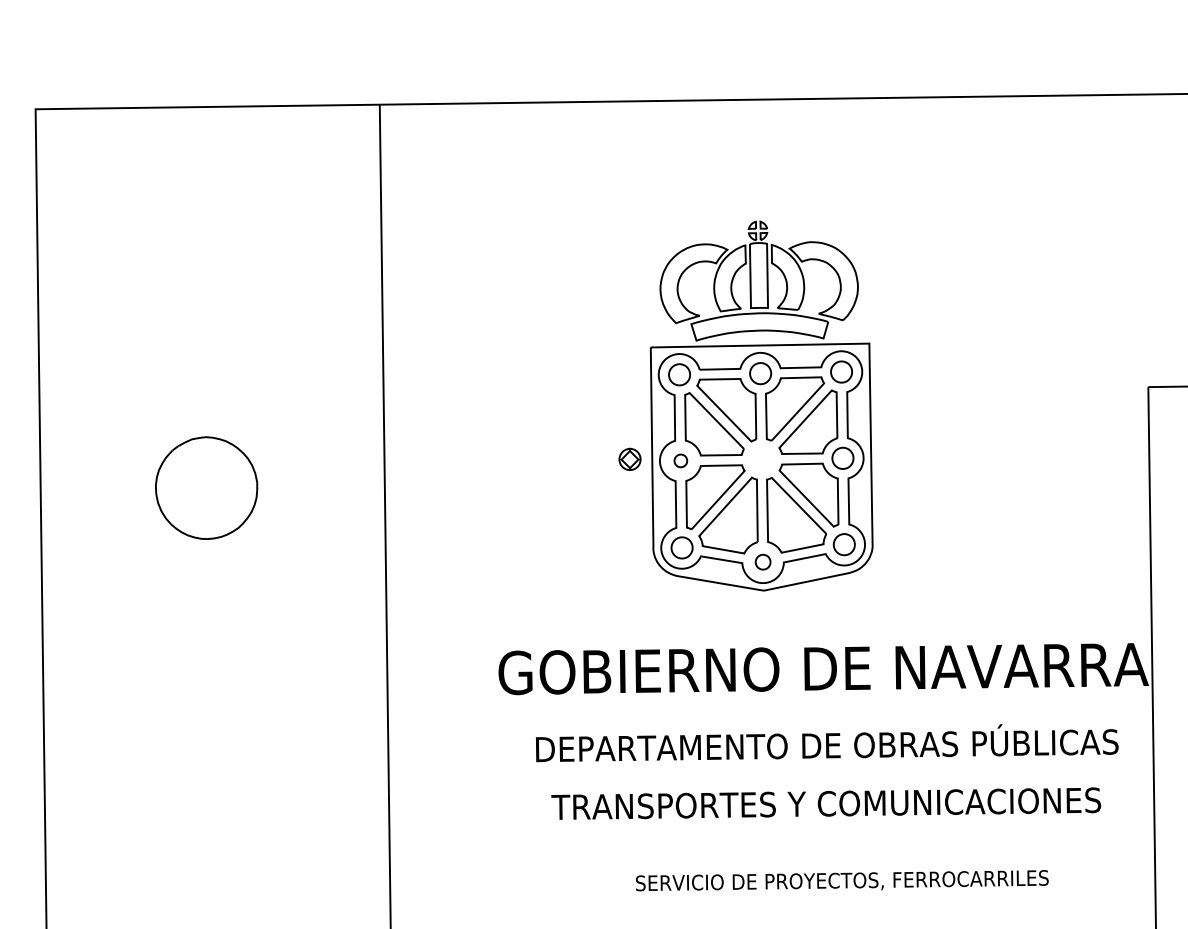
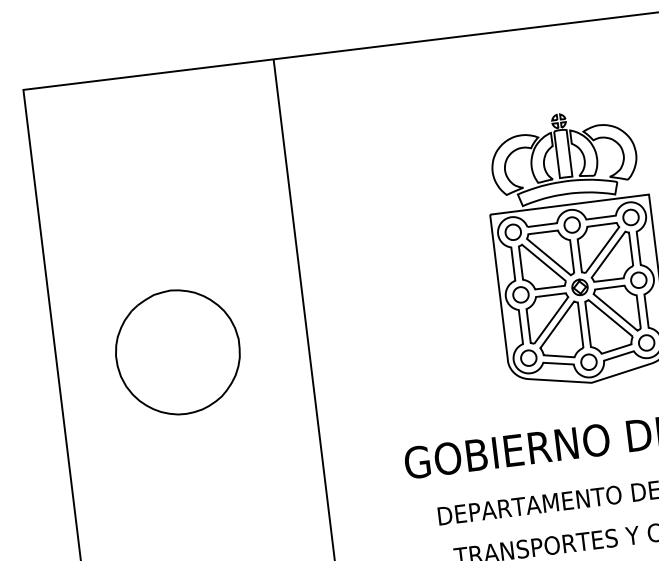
part: (629, 458) -> (579, 286), moved
part: (680, 460) -> (520, 294), size x1.67
part: (206, 487) -> (177, 351), size x1.67
part: (762, 561) -> (588, 361), size x1.43

